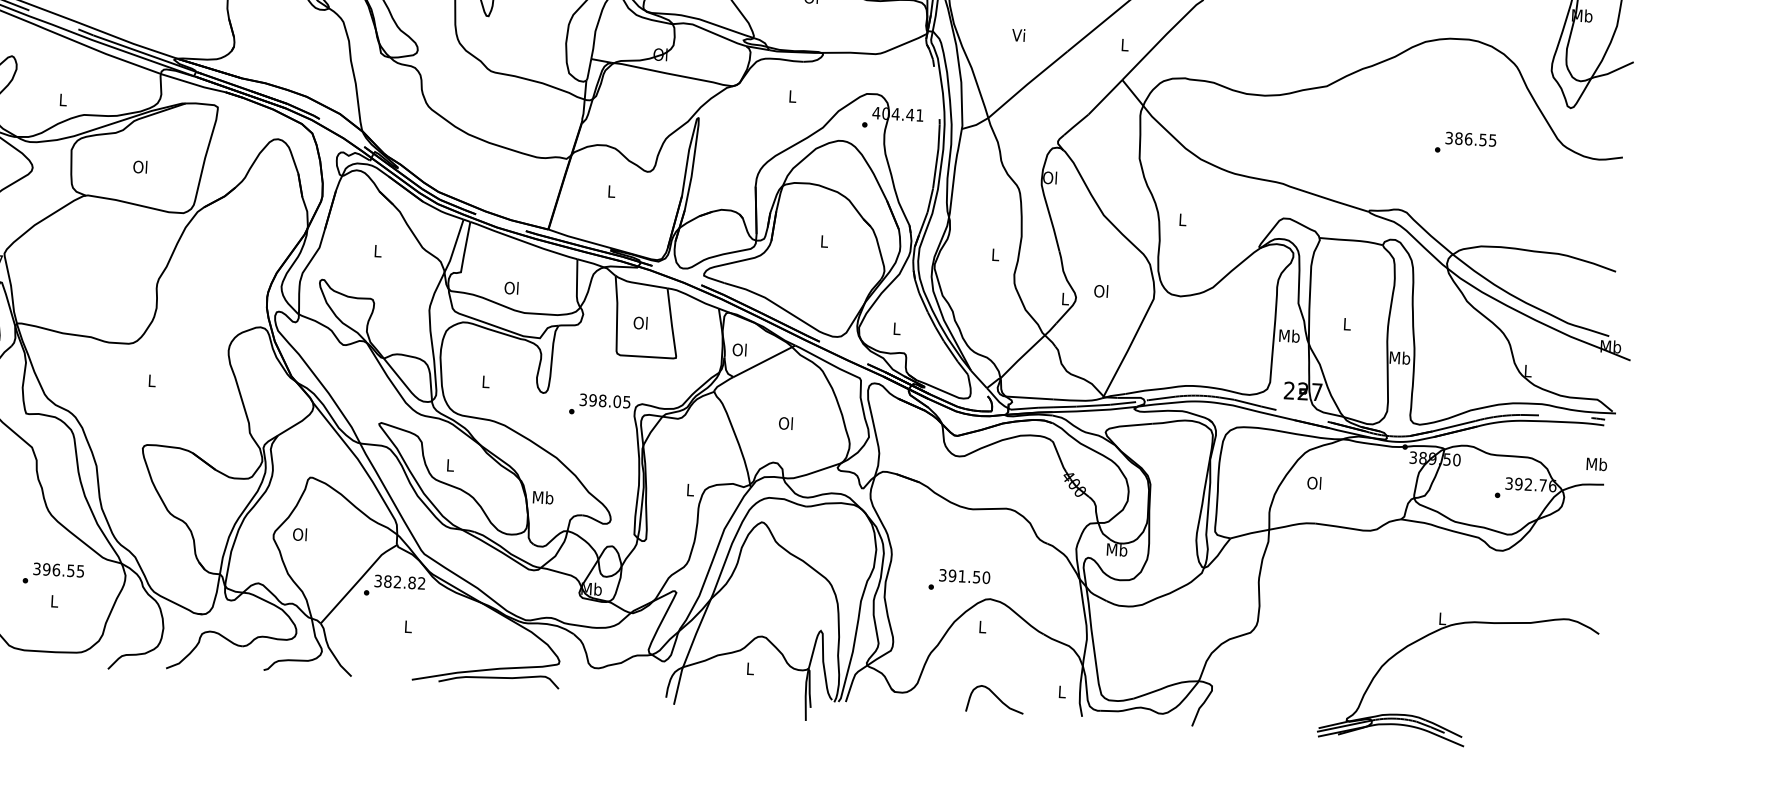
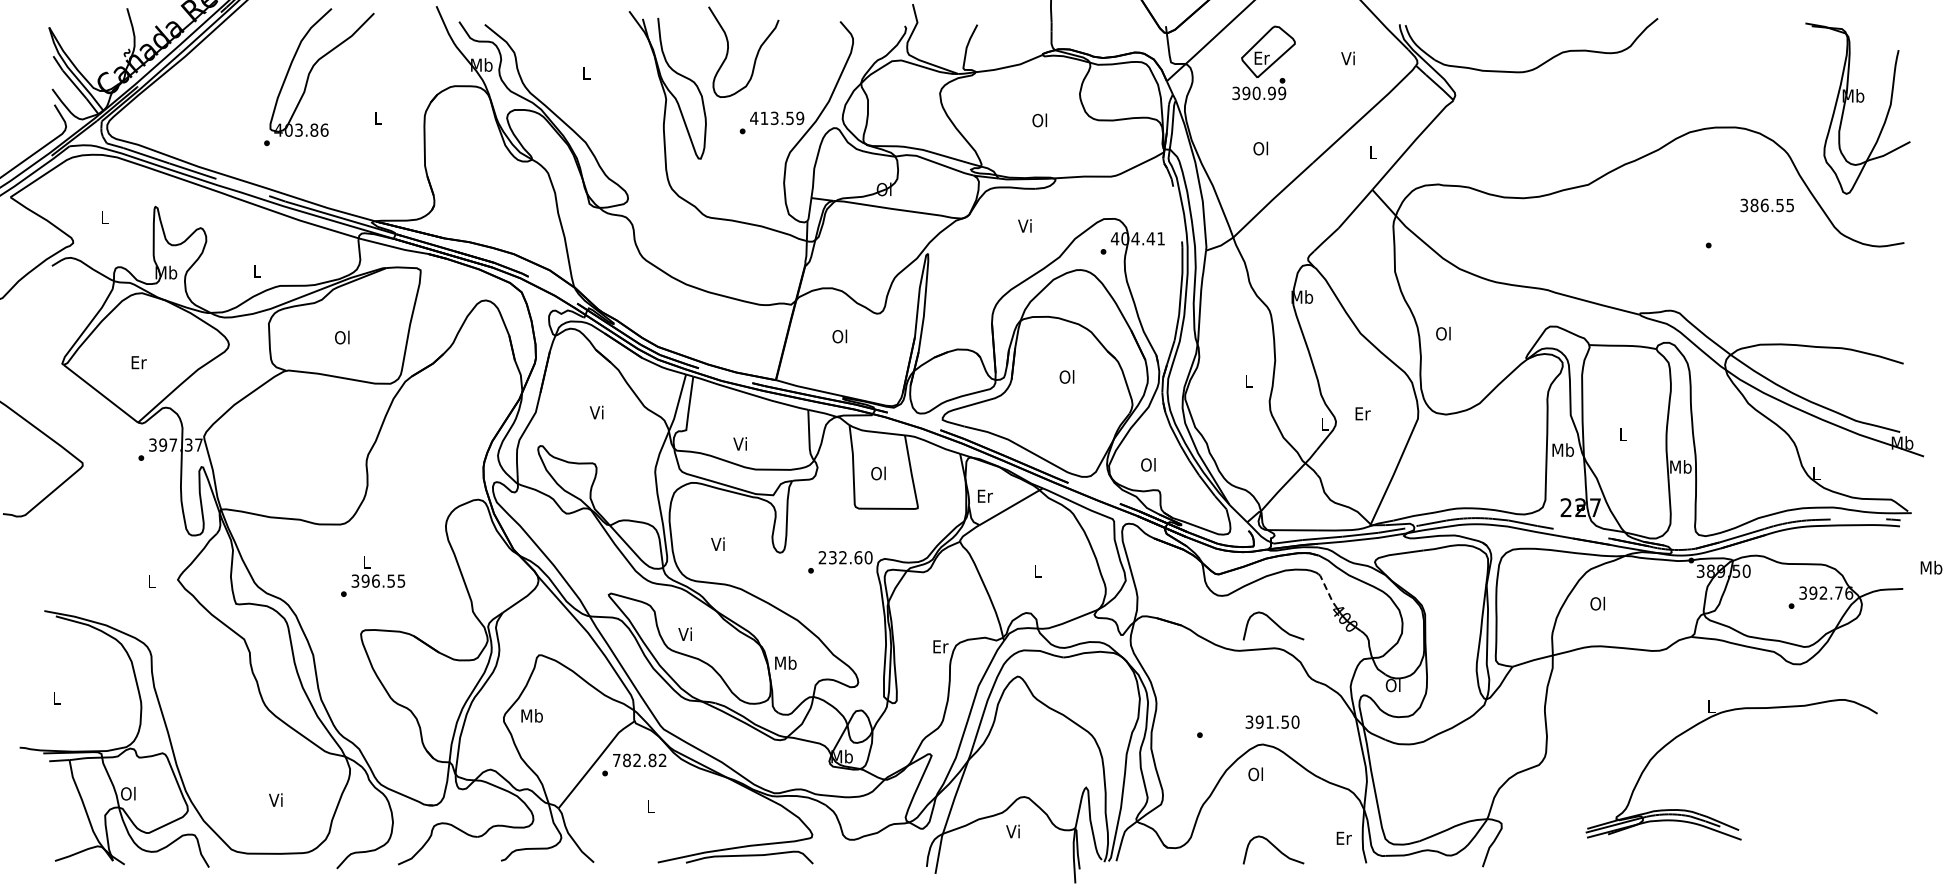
text: (1018, 35) -> (1260, 148), Vi -> Ol
text: (791, 95) -> (1024, 225), L -> Vi
text: (1470, 139) -> (1766, 205), moved
text: (1050, 177) -> (1302, 296), Ol -> Mb
text: (610, 191) -> (839, 336), L -> Ol
text: (1182, 219) -> (1443, 333), L -> Ol
text: (823, 240) -> (1066, 376), L -> Ol
text: (376, 250) -> (596, 412), L -> Vi
text: (511, 287) -> (740, 443), Ol -> Vi
text: (1101, 291) -> (1362, 413), Ol -> Er
text: (896, 328) -> (1148, 464), L -> Ol
text: (739, 349) -> (984, 495), Ol -> Er
text: (484, 381) -> (717, 543), L -> Vi
text: (605, 400) -> (845, 557), 398.05 -> 232.60
text: (786, 422) -> (1037, 570), Ol -> L
line: (1059, 455) -> (1327, 589), solid -> dashed
text: (448, 464) -> (684, 633), L -> Vi
text: (1596, 464) -> (1931, 567), moved
curve: (1007, 485) -> (1274, 623), added
text: (690, 489) -> (940, 646), L -> Er
text: (299, 534) -> (531, 715), Ol -> Mb
text: (1116, 550) -> (1393, 685), Mb -> Ol
text: (53, 574) -> (373, 585), moved
text: (964, 575) -> (1272, 721), moved
text: (378, 581) -> (616, 760), 382.82 -> 782.82
text: (53, 600) -> (275, 799), L -> Vi
text: (981, 627) -> (1255, 774), L -> Ol
text: (749, 668) -> (1012, 831), L -> Vi
text: (1061, 691) -> (1343, 837), L -> Er
part: (1439, 724) -> (1714, 818), moved

